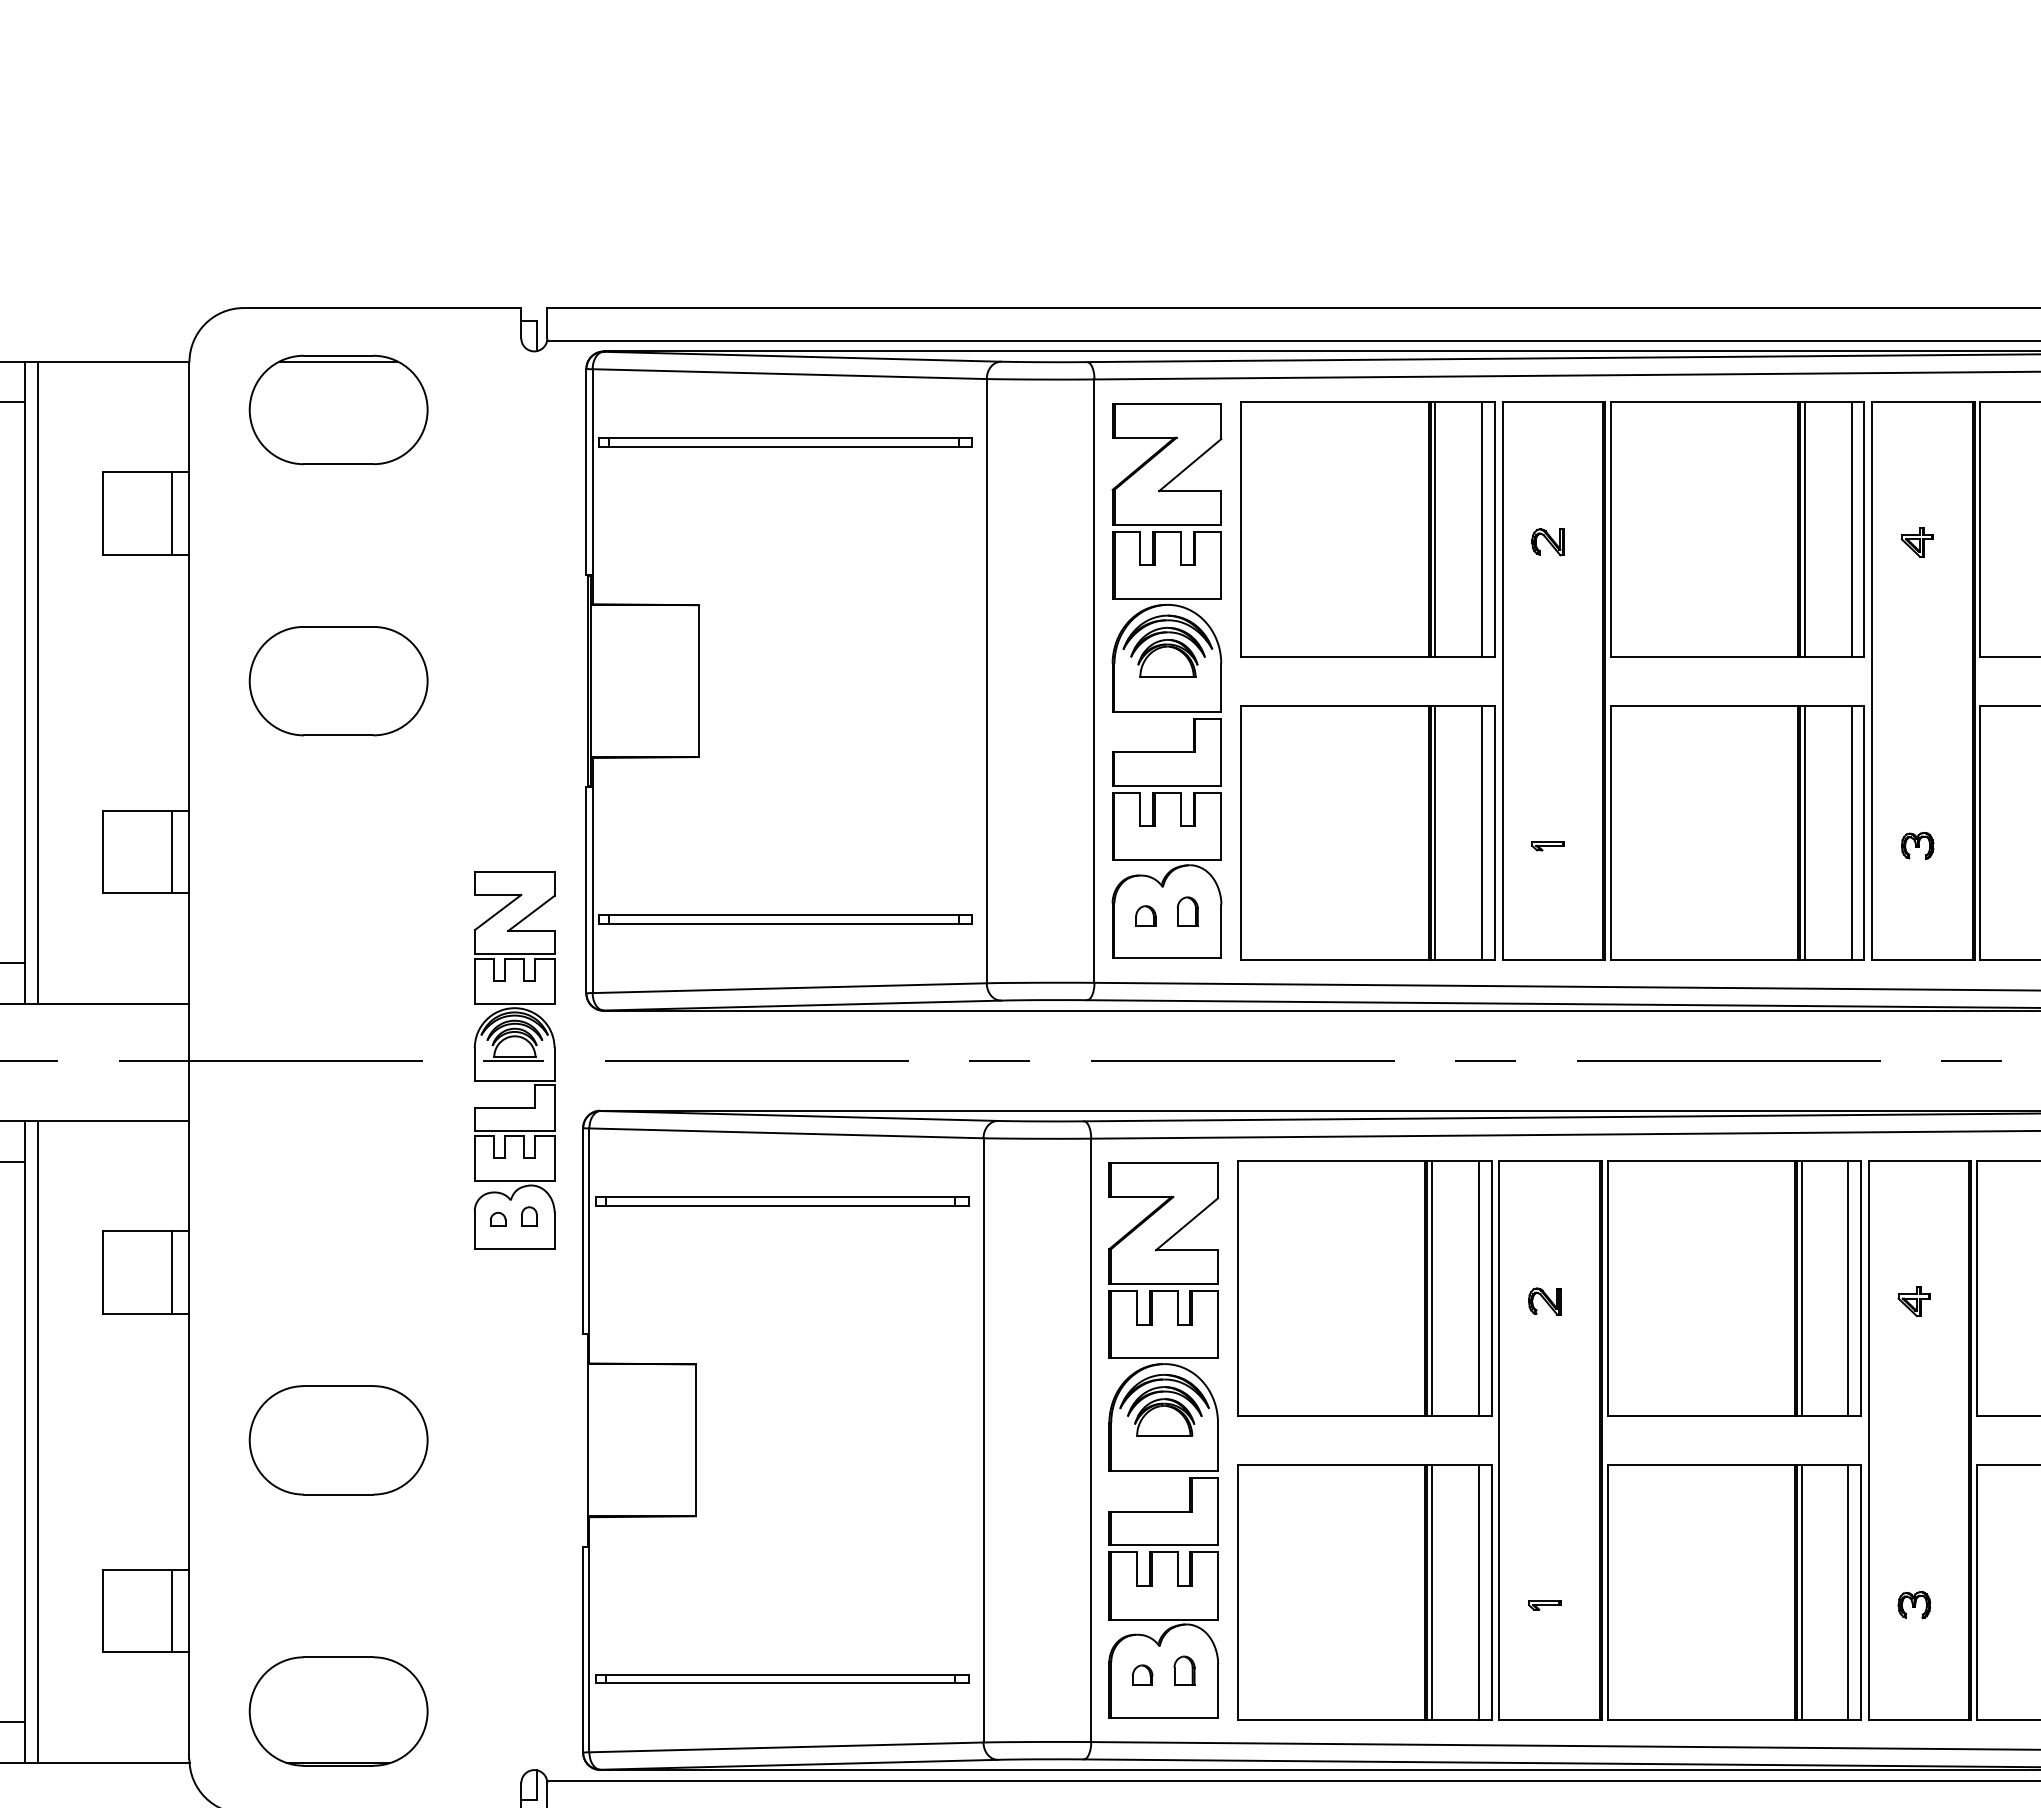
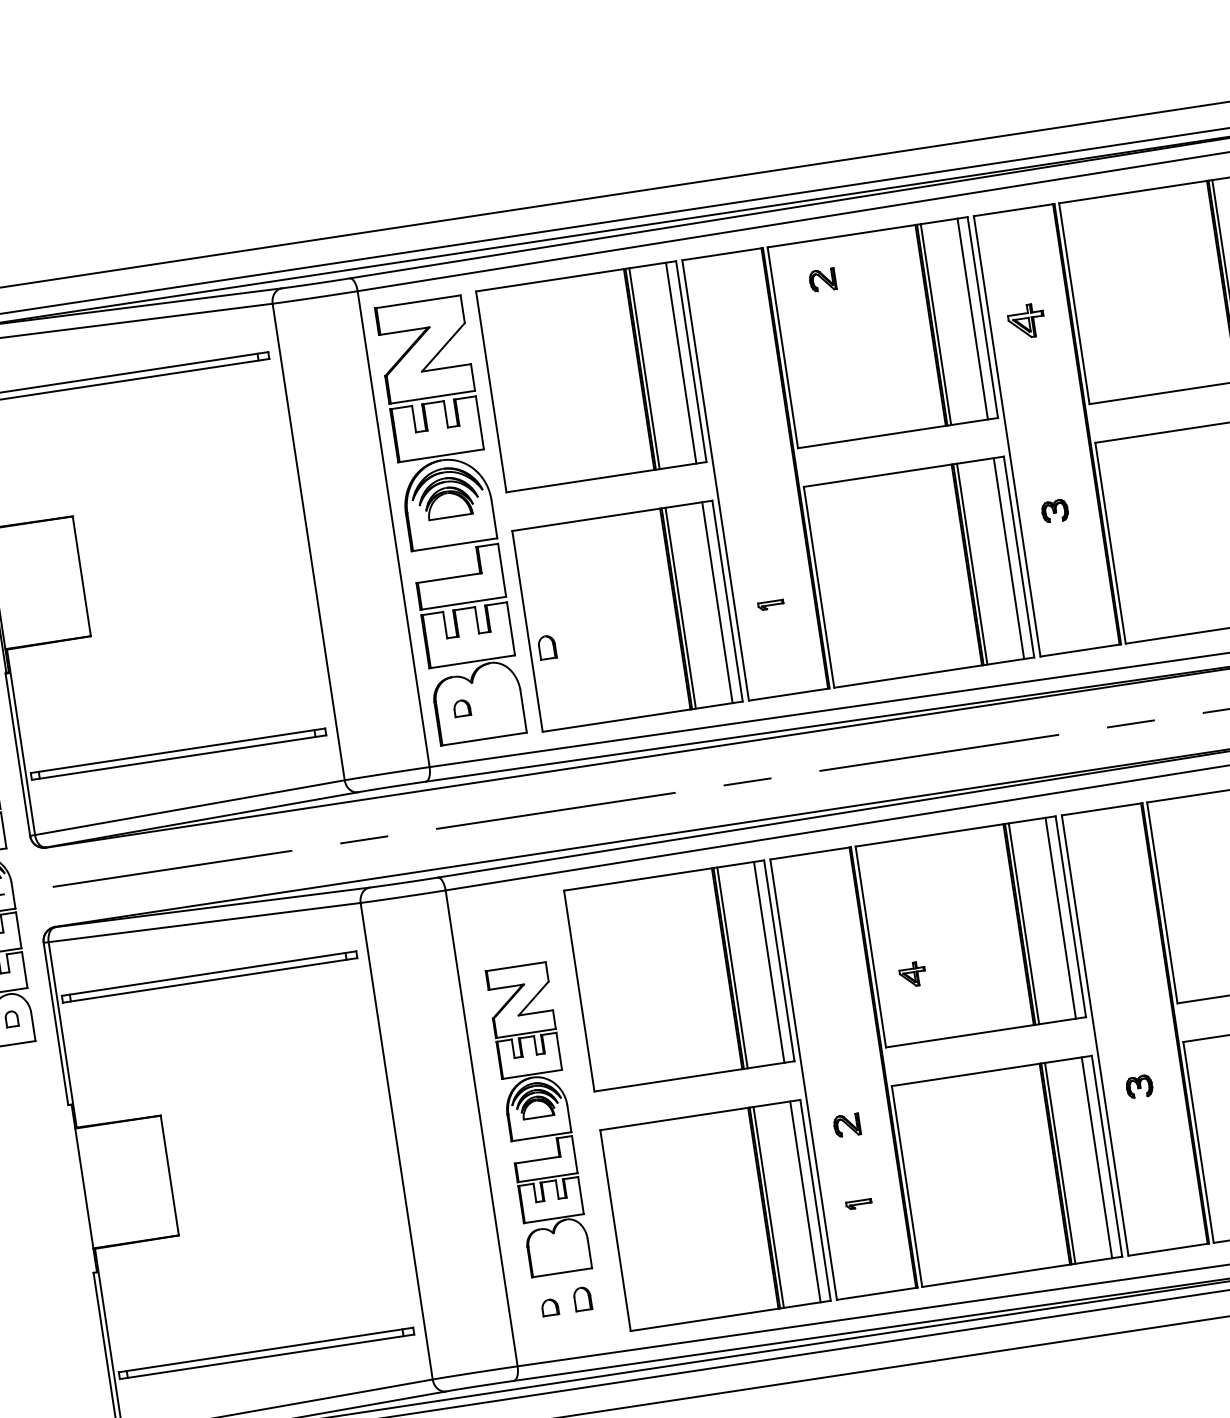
part: (1547, 542) -> (822, 280), moved
part: (1916, 542) -> (1025, 321), size x1.4
part: (1917, 845) -> (1054, 510), moved
part: (1187, 911) -> (547, 647), moved
part: (1544, 1301) -> (846, 1125), moved
part: (1913, 1301) -> (912, 974), moved
part: (1163, 1440) -> (538, 1119), size x0.7
part: (1914, 1605) -> (1139, 1087), moved

